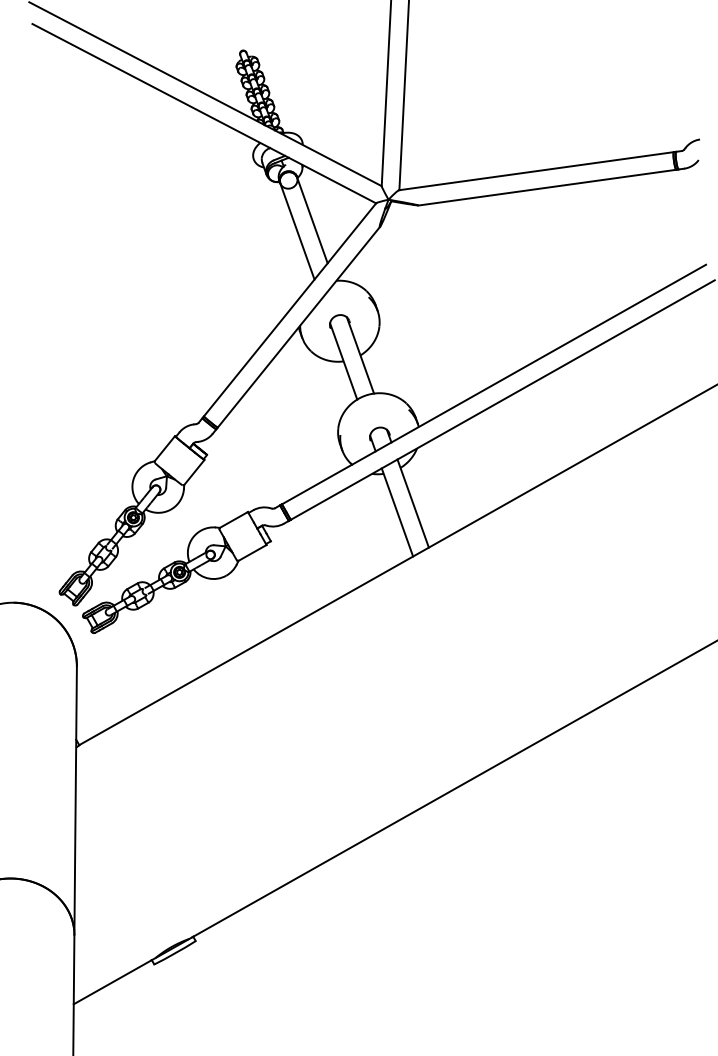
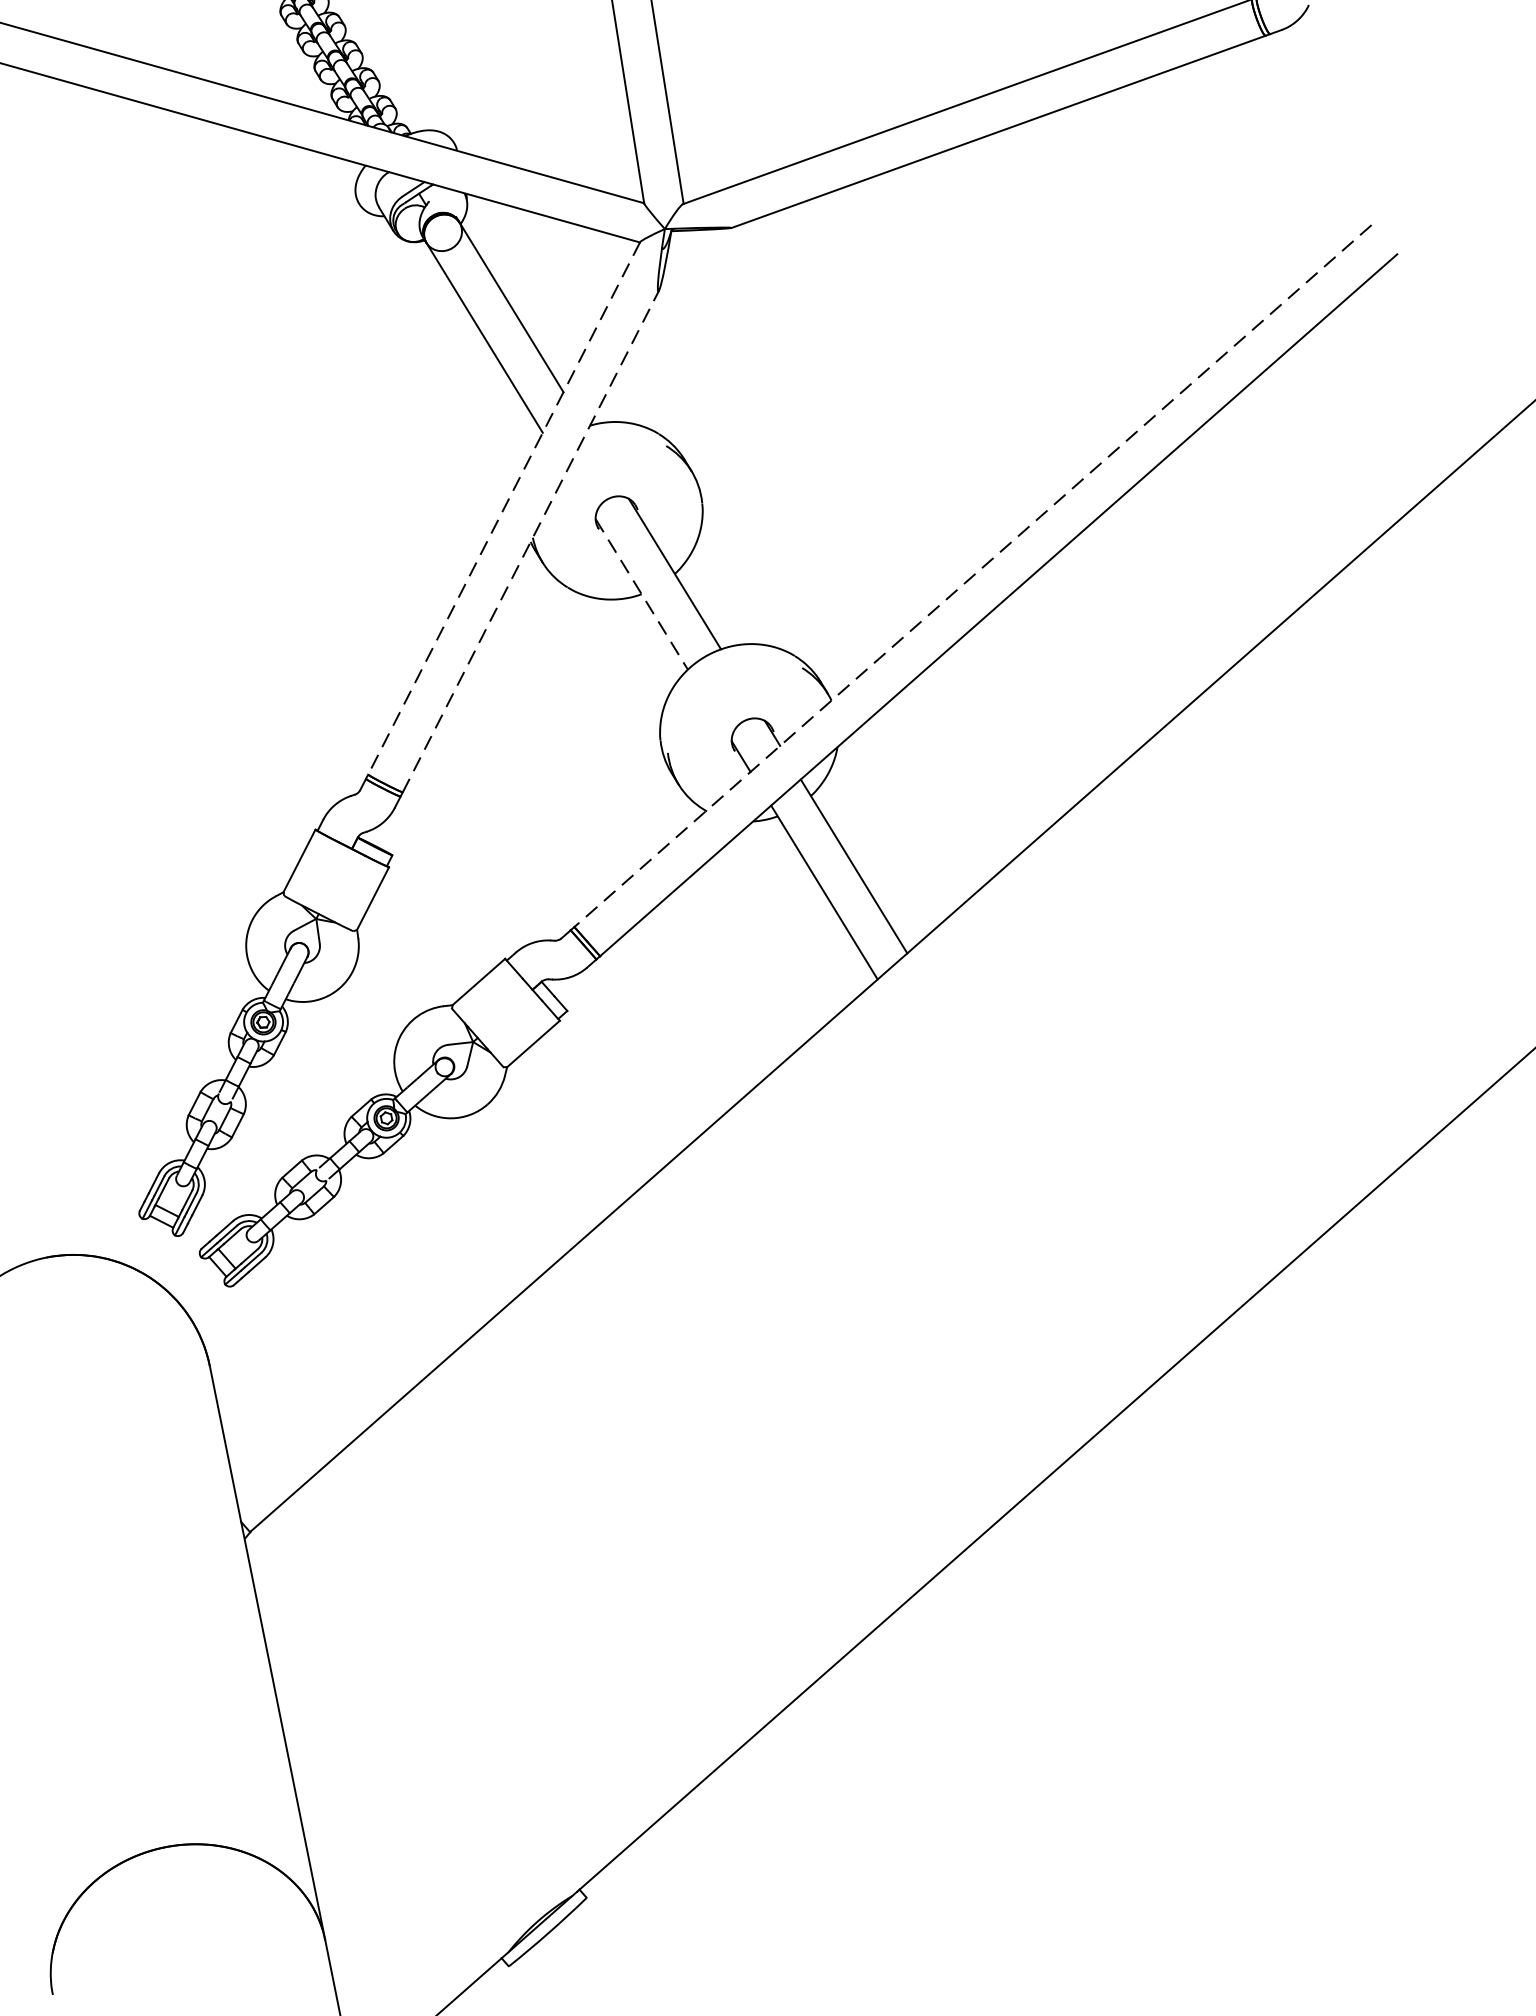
line: (289, 310) -> (503, 510), solid -> dashed
line: (299, 326) -> (531, 539), solid -> dashed
line: (343, 361) -> (641, 594), solid -> dashed
line: (494, 384) -> (973, 575), solid -> dashed

